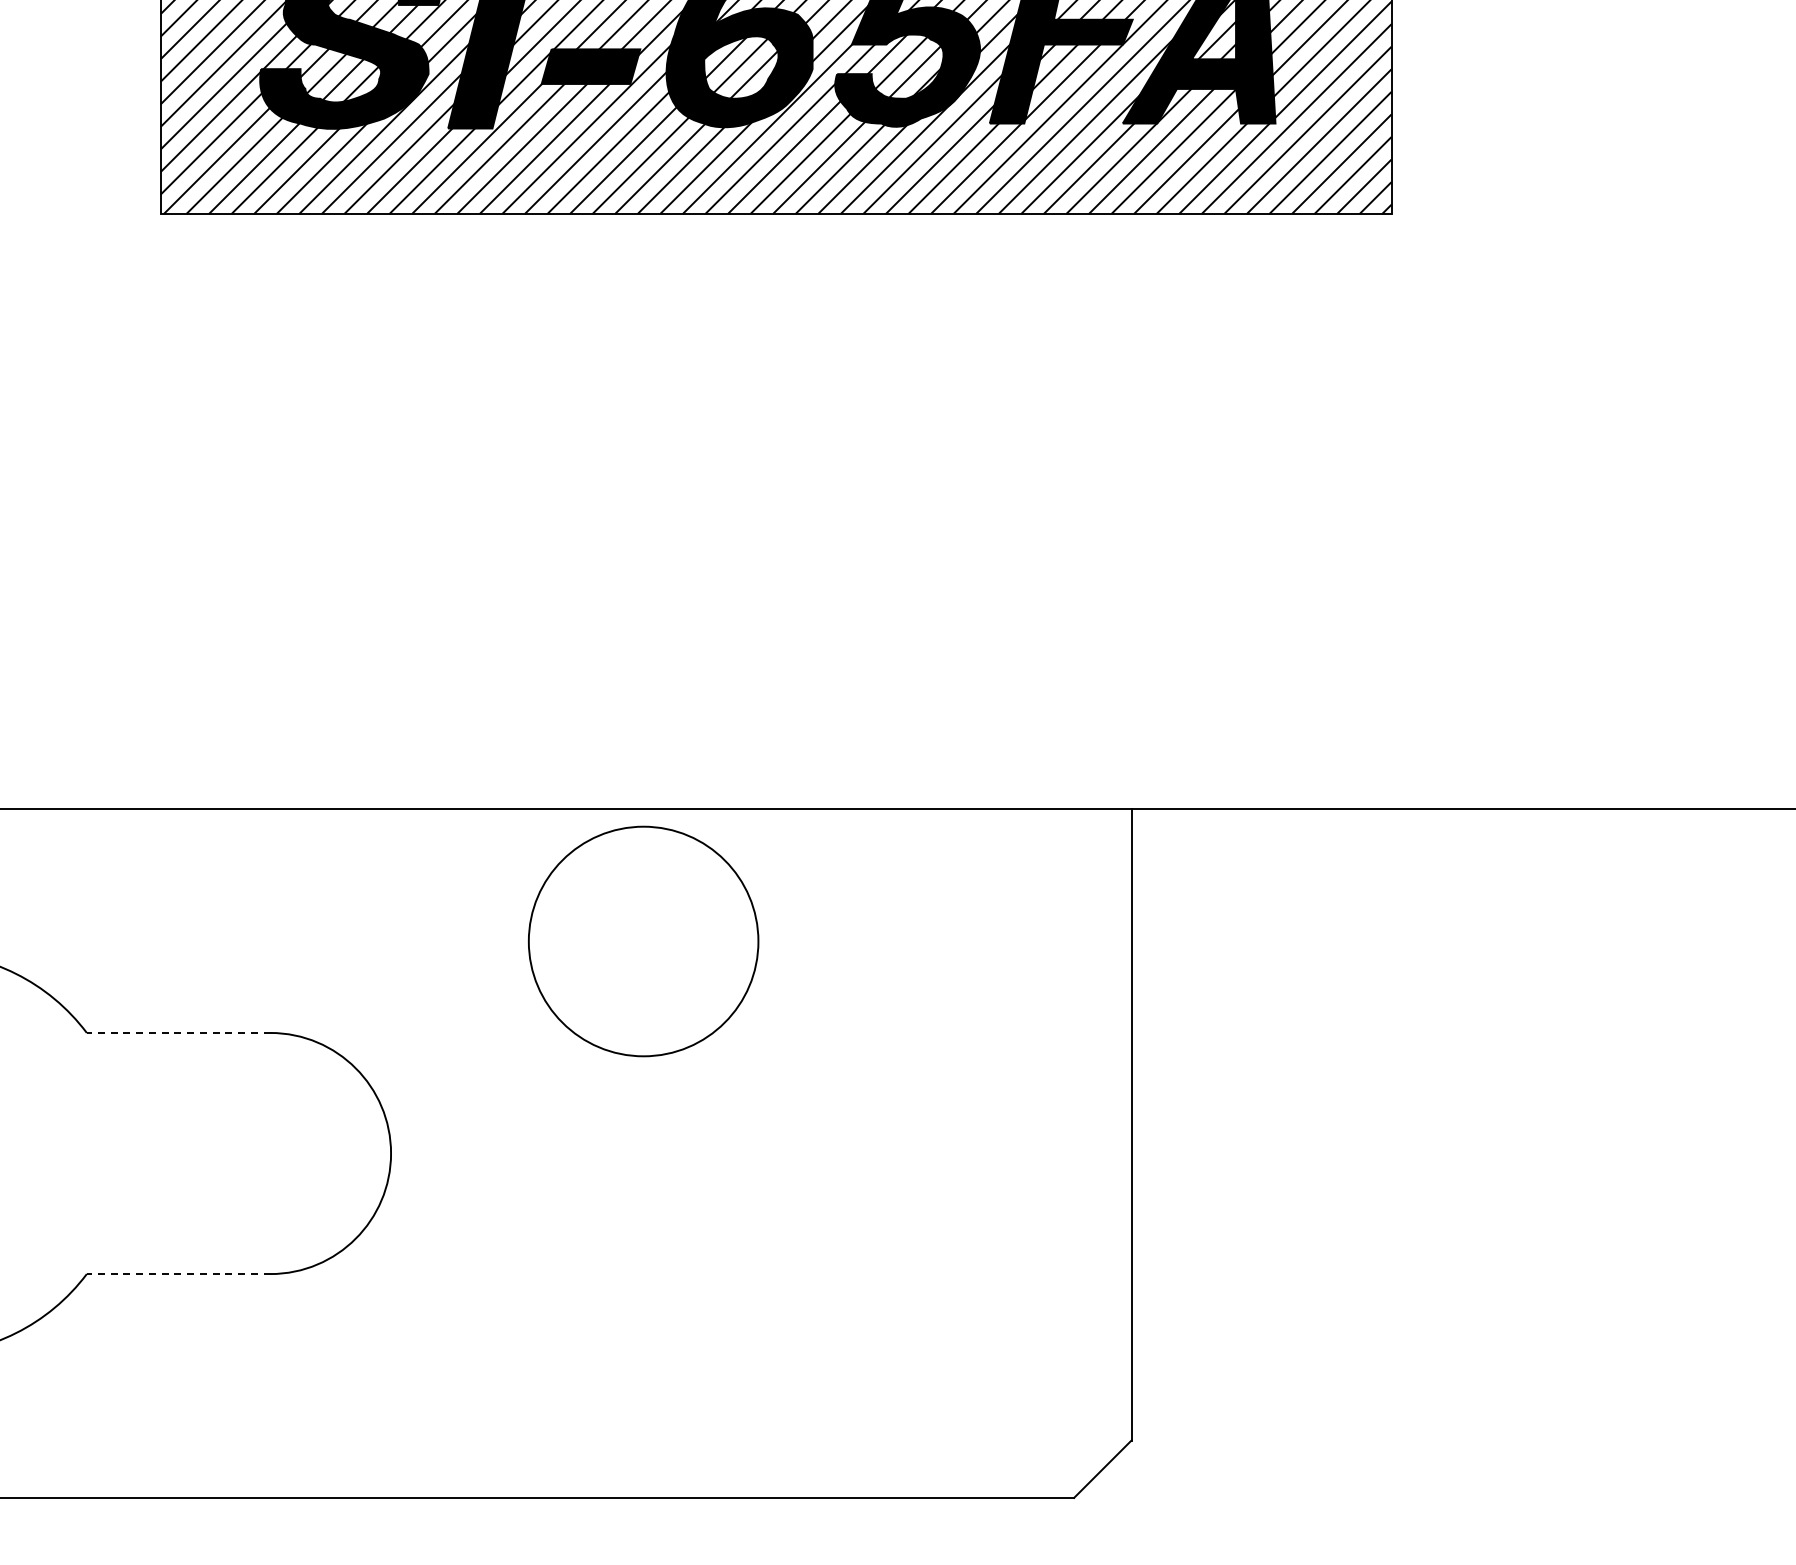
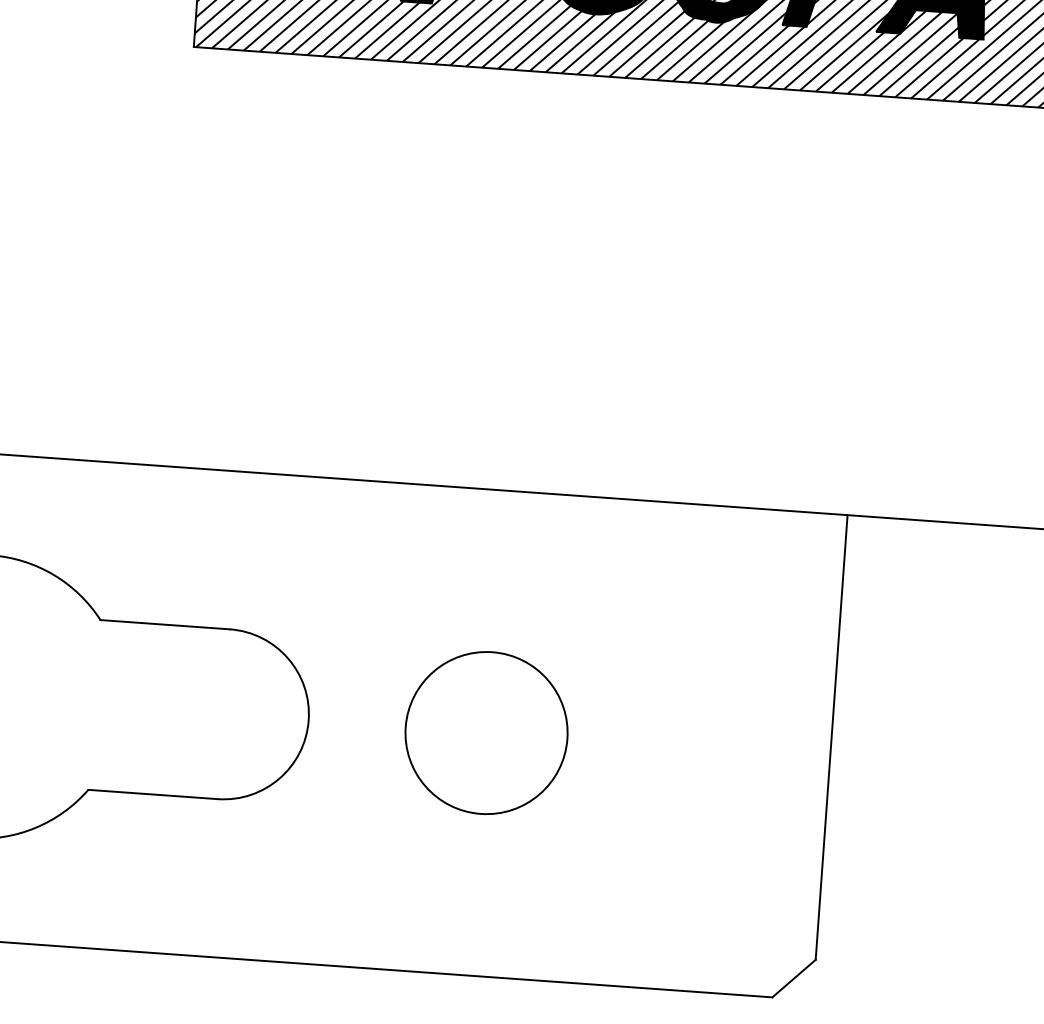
circle: (643, 941) -> (486, 733), moved
line: (178, 1032) -> (165, 624), dashed -> solid
line: (178, 1274) -> (152, 794), dashed -> solid

